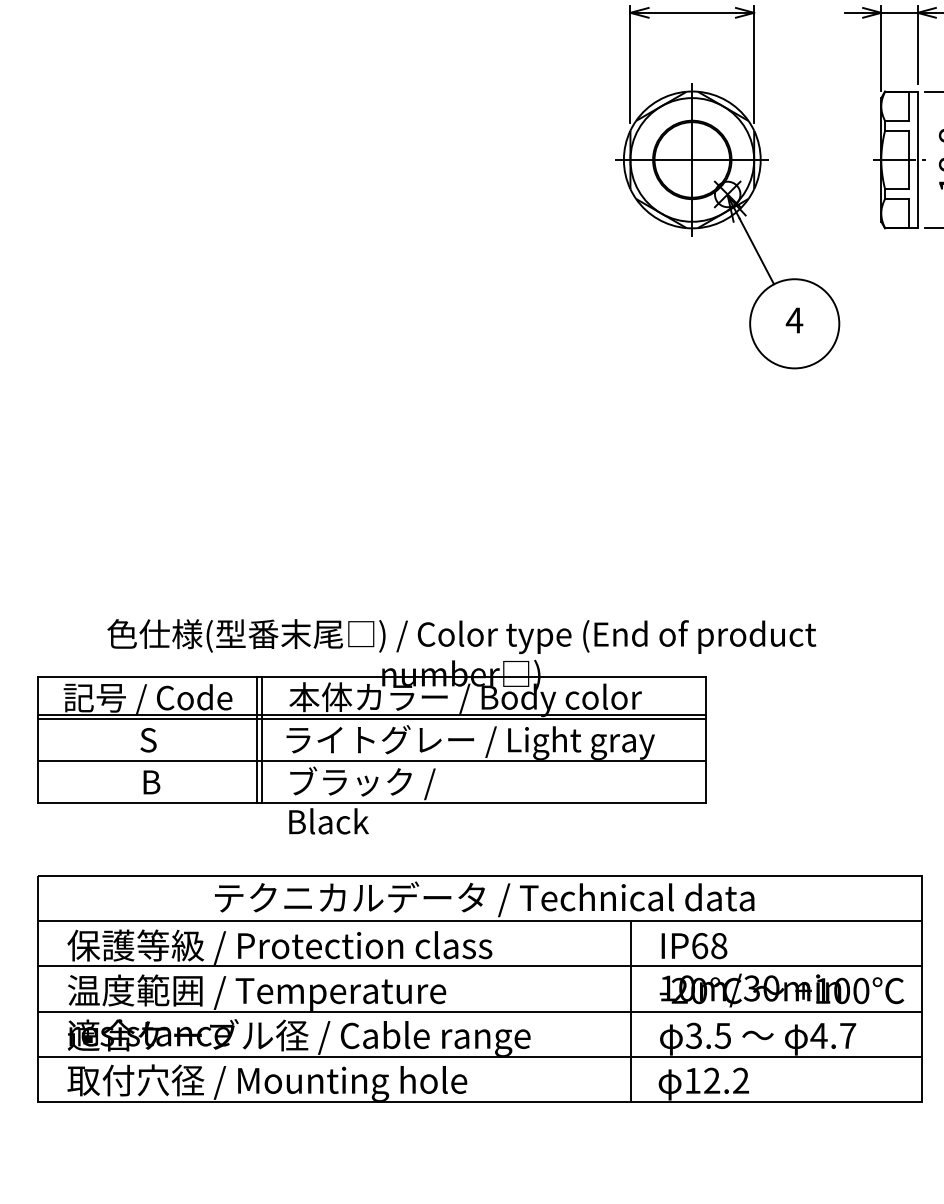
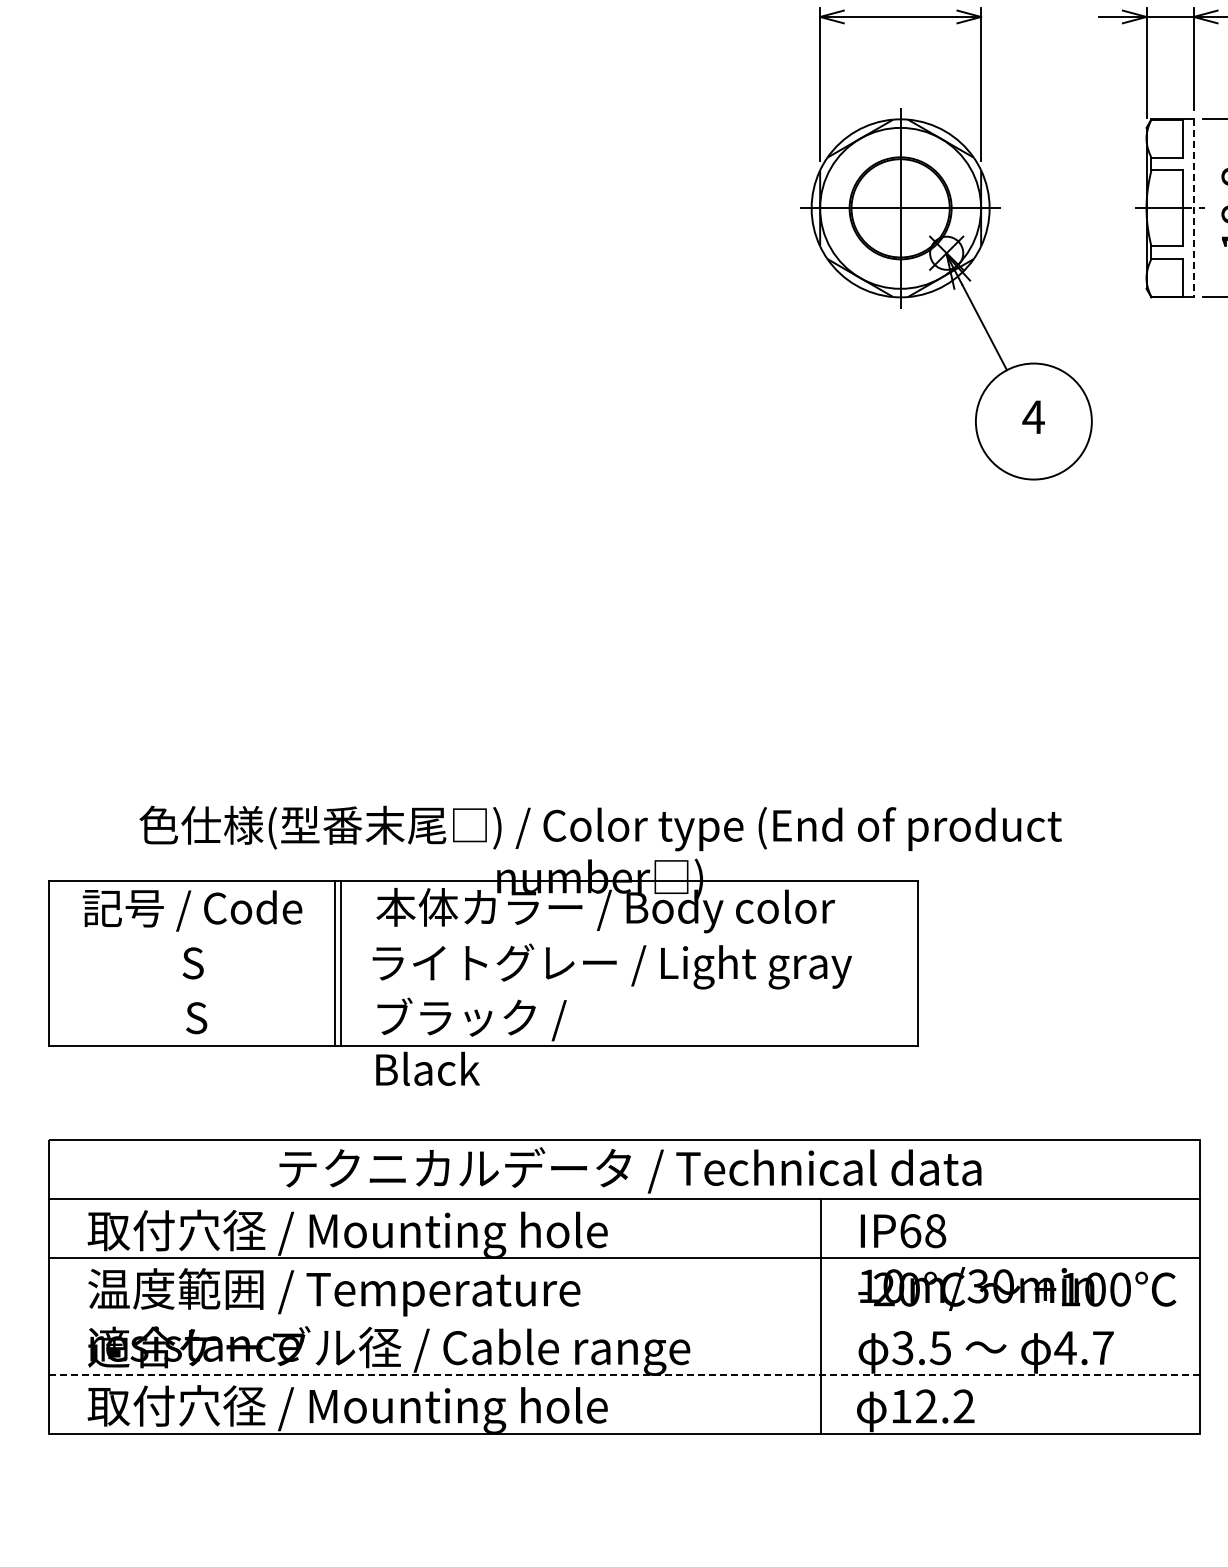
line: (917, 160) -> (1193, 208), solid -> dashed
line: (371, 714) -> (483, 929), removed
line: (371, 718) -> (483, 935), removed
line: (371, 761) -> (483, 990), removed
text: (151, 782) -> (197, 1018), B -> S
text: (279, 947) -> (363, 1232), 保護等級 / Protection class -> 取付穴径 / Mounting hole
line: (480, 1011) -> (624, 1316), removed
line: (480, 1057) -> (624, 1375), solid -> dashed

